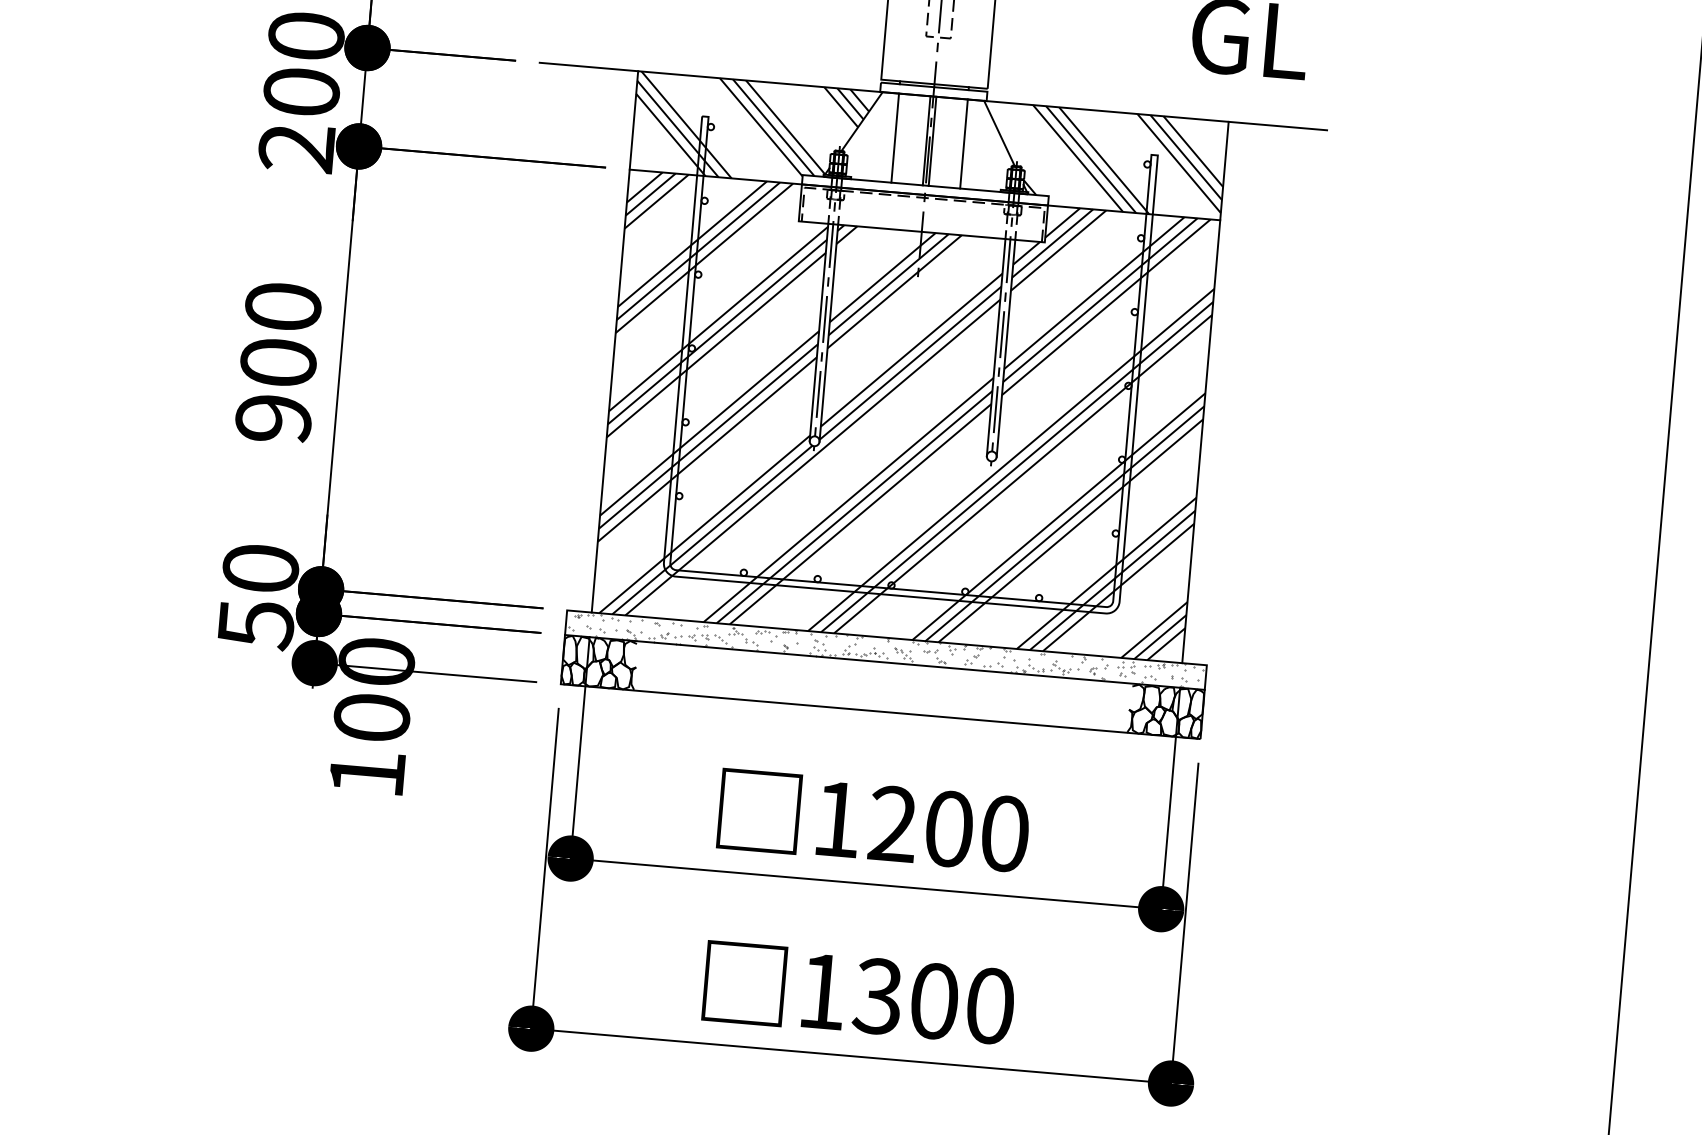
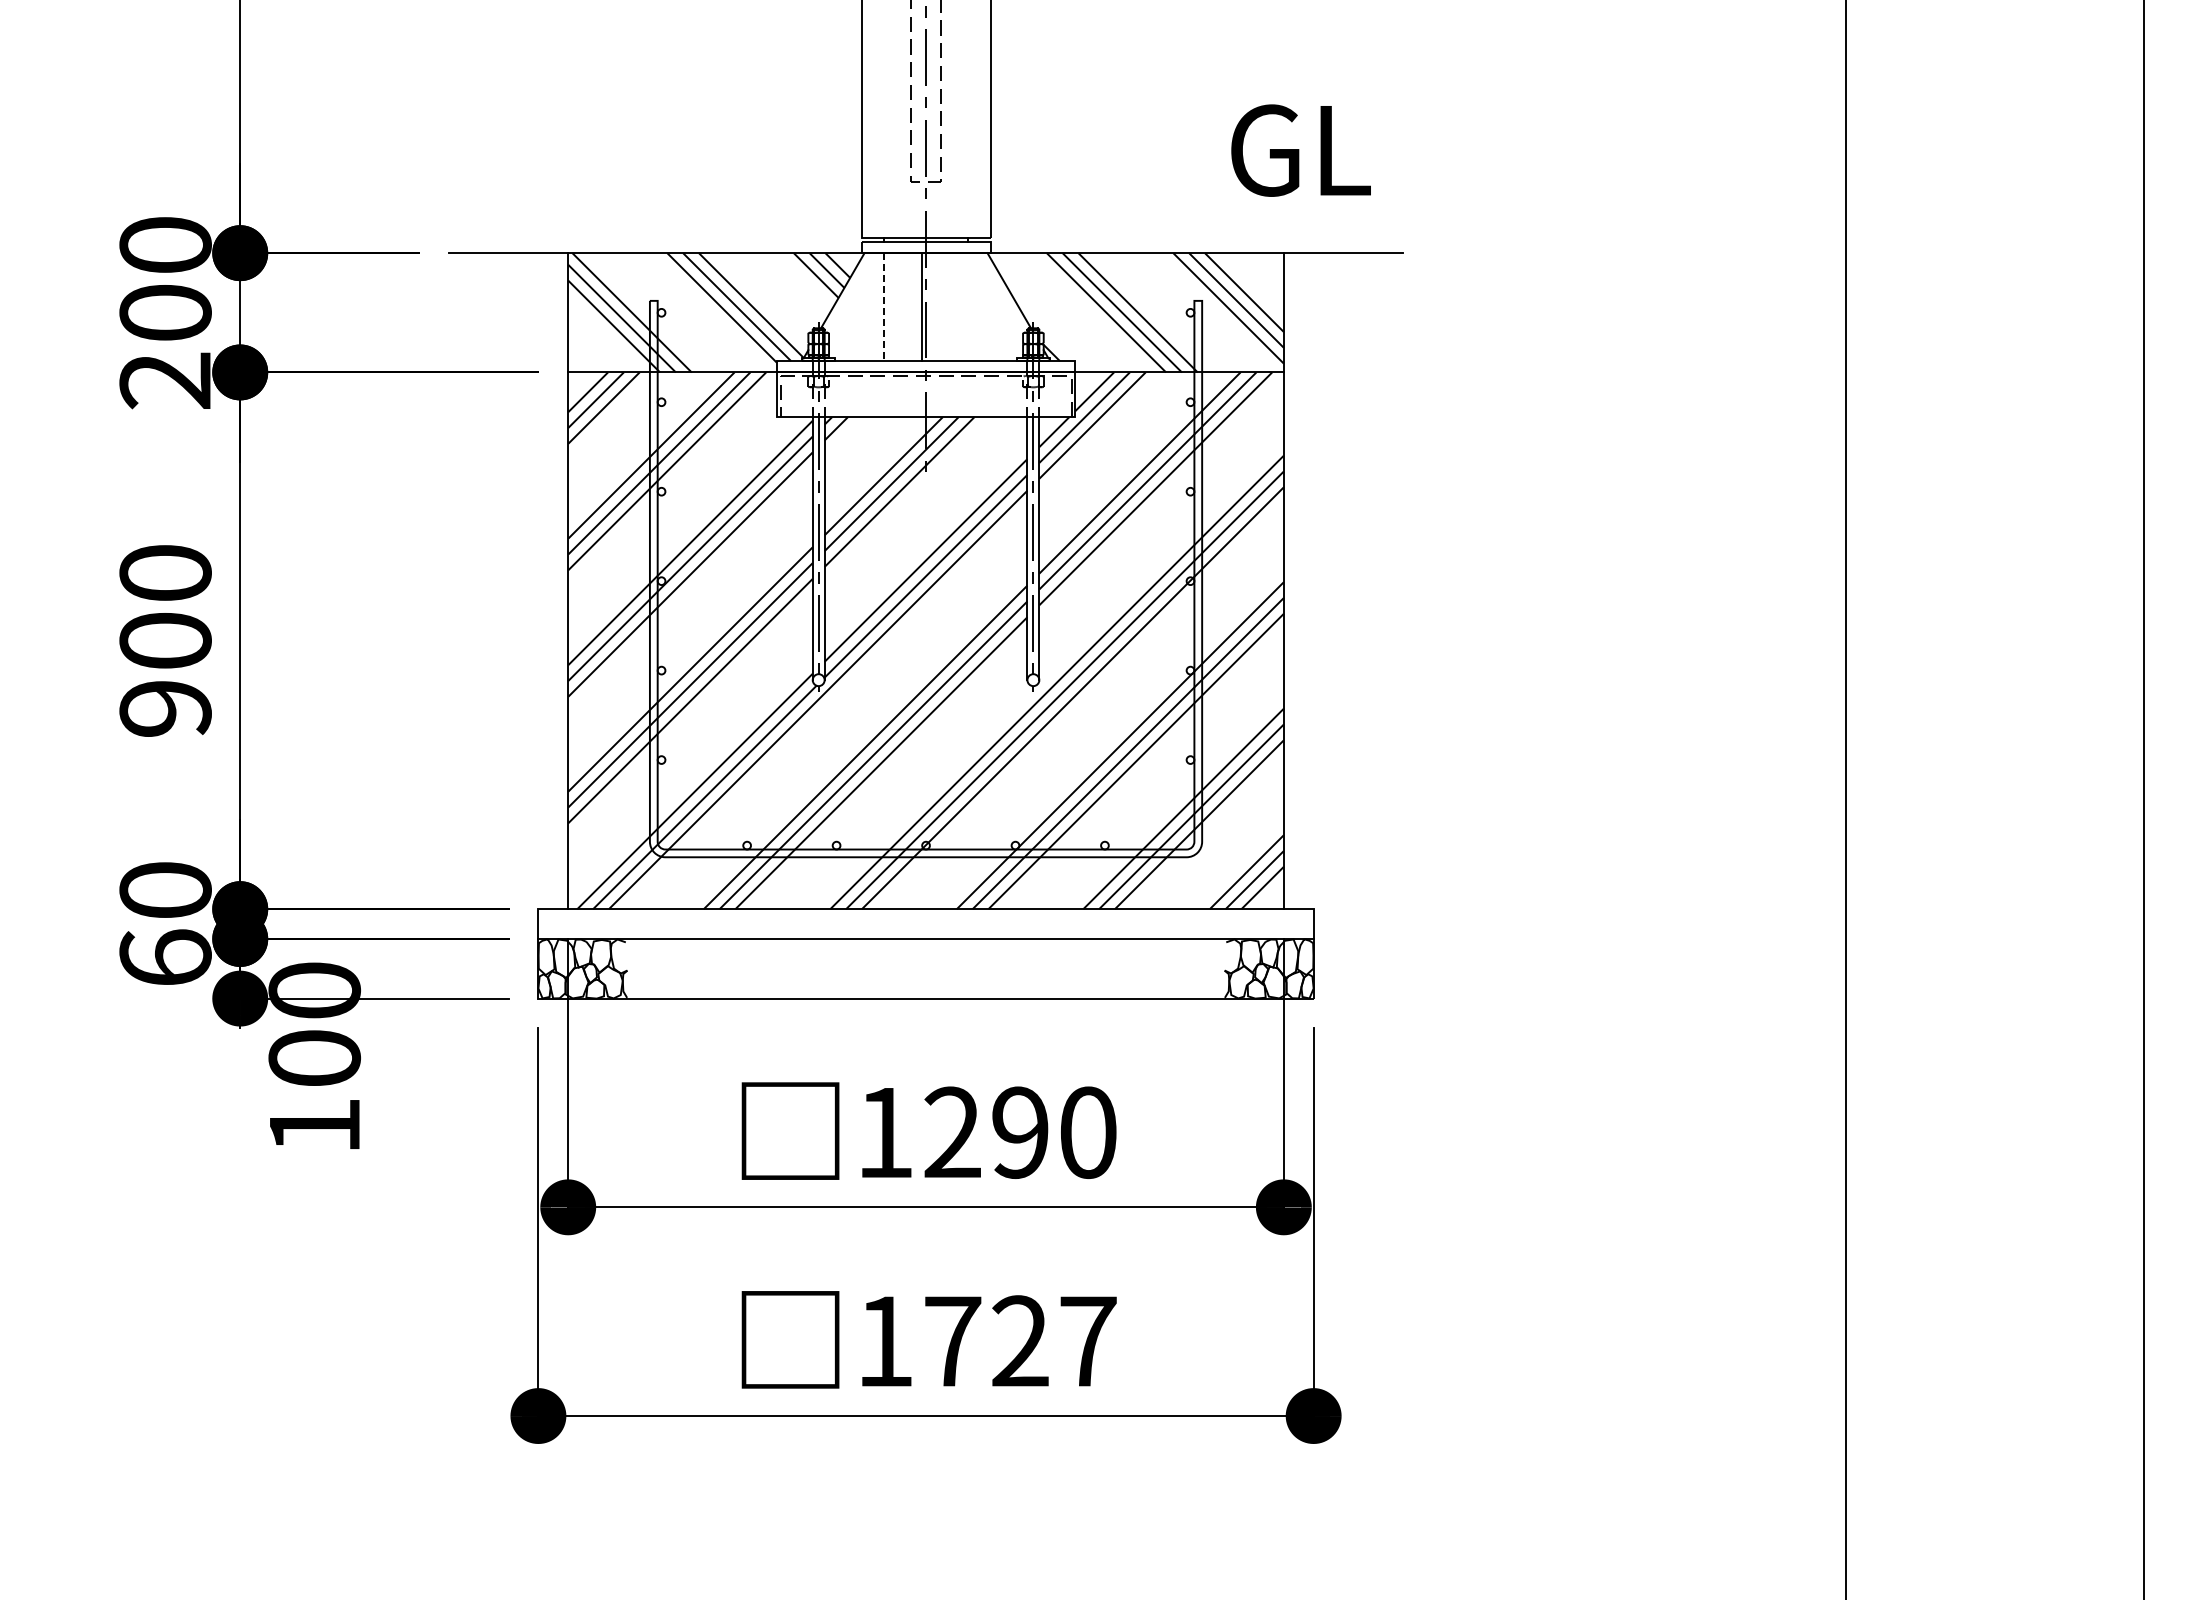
line: (895, 138) -> (884, 307), solid -> dashed
line: (932, 141) -> (929, 307), removed
line: (963, 144) -> (967, 307), removed
text: (255, 624) -> (165, 958), 50 -> 60
hatch: (885, 649) -> (925, 923), removed
text: (949, 828) -> (1020, 1132), 1200 -> 1290
text: (933, 1001) -> (1019, 1341), 1300 -> 1727

